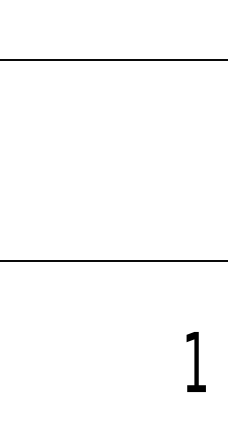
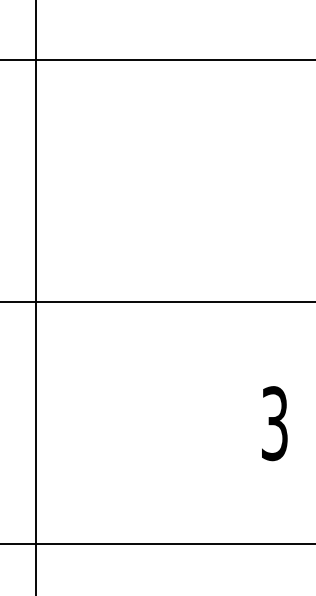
text: (195, 361) -> (274, 423), 1 -> 3

